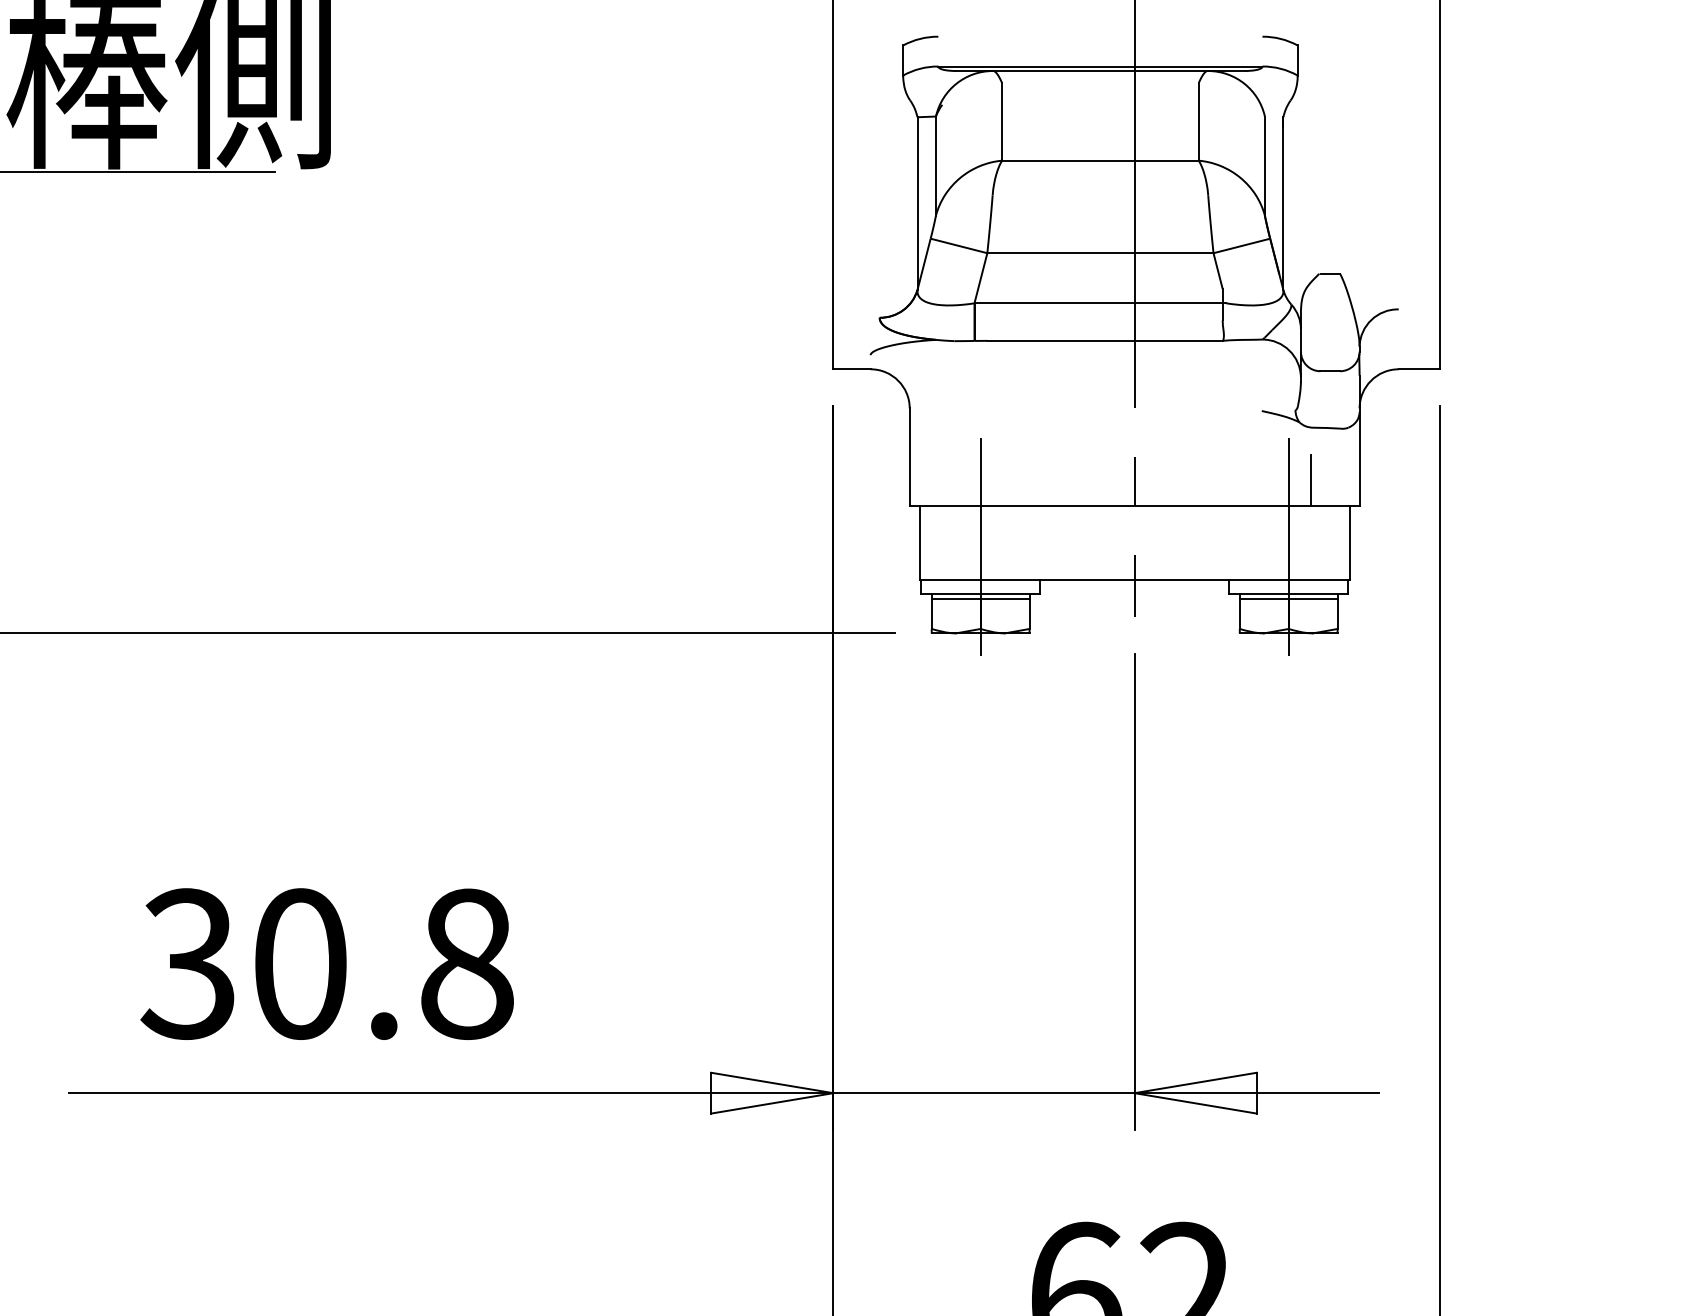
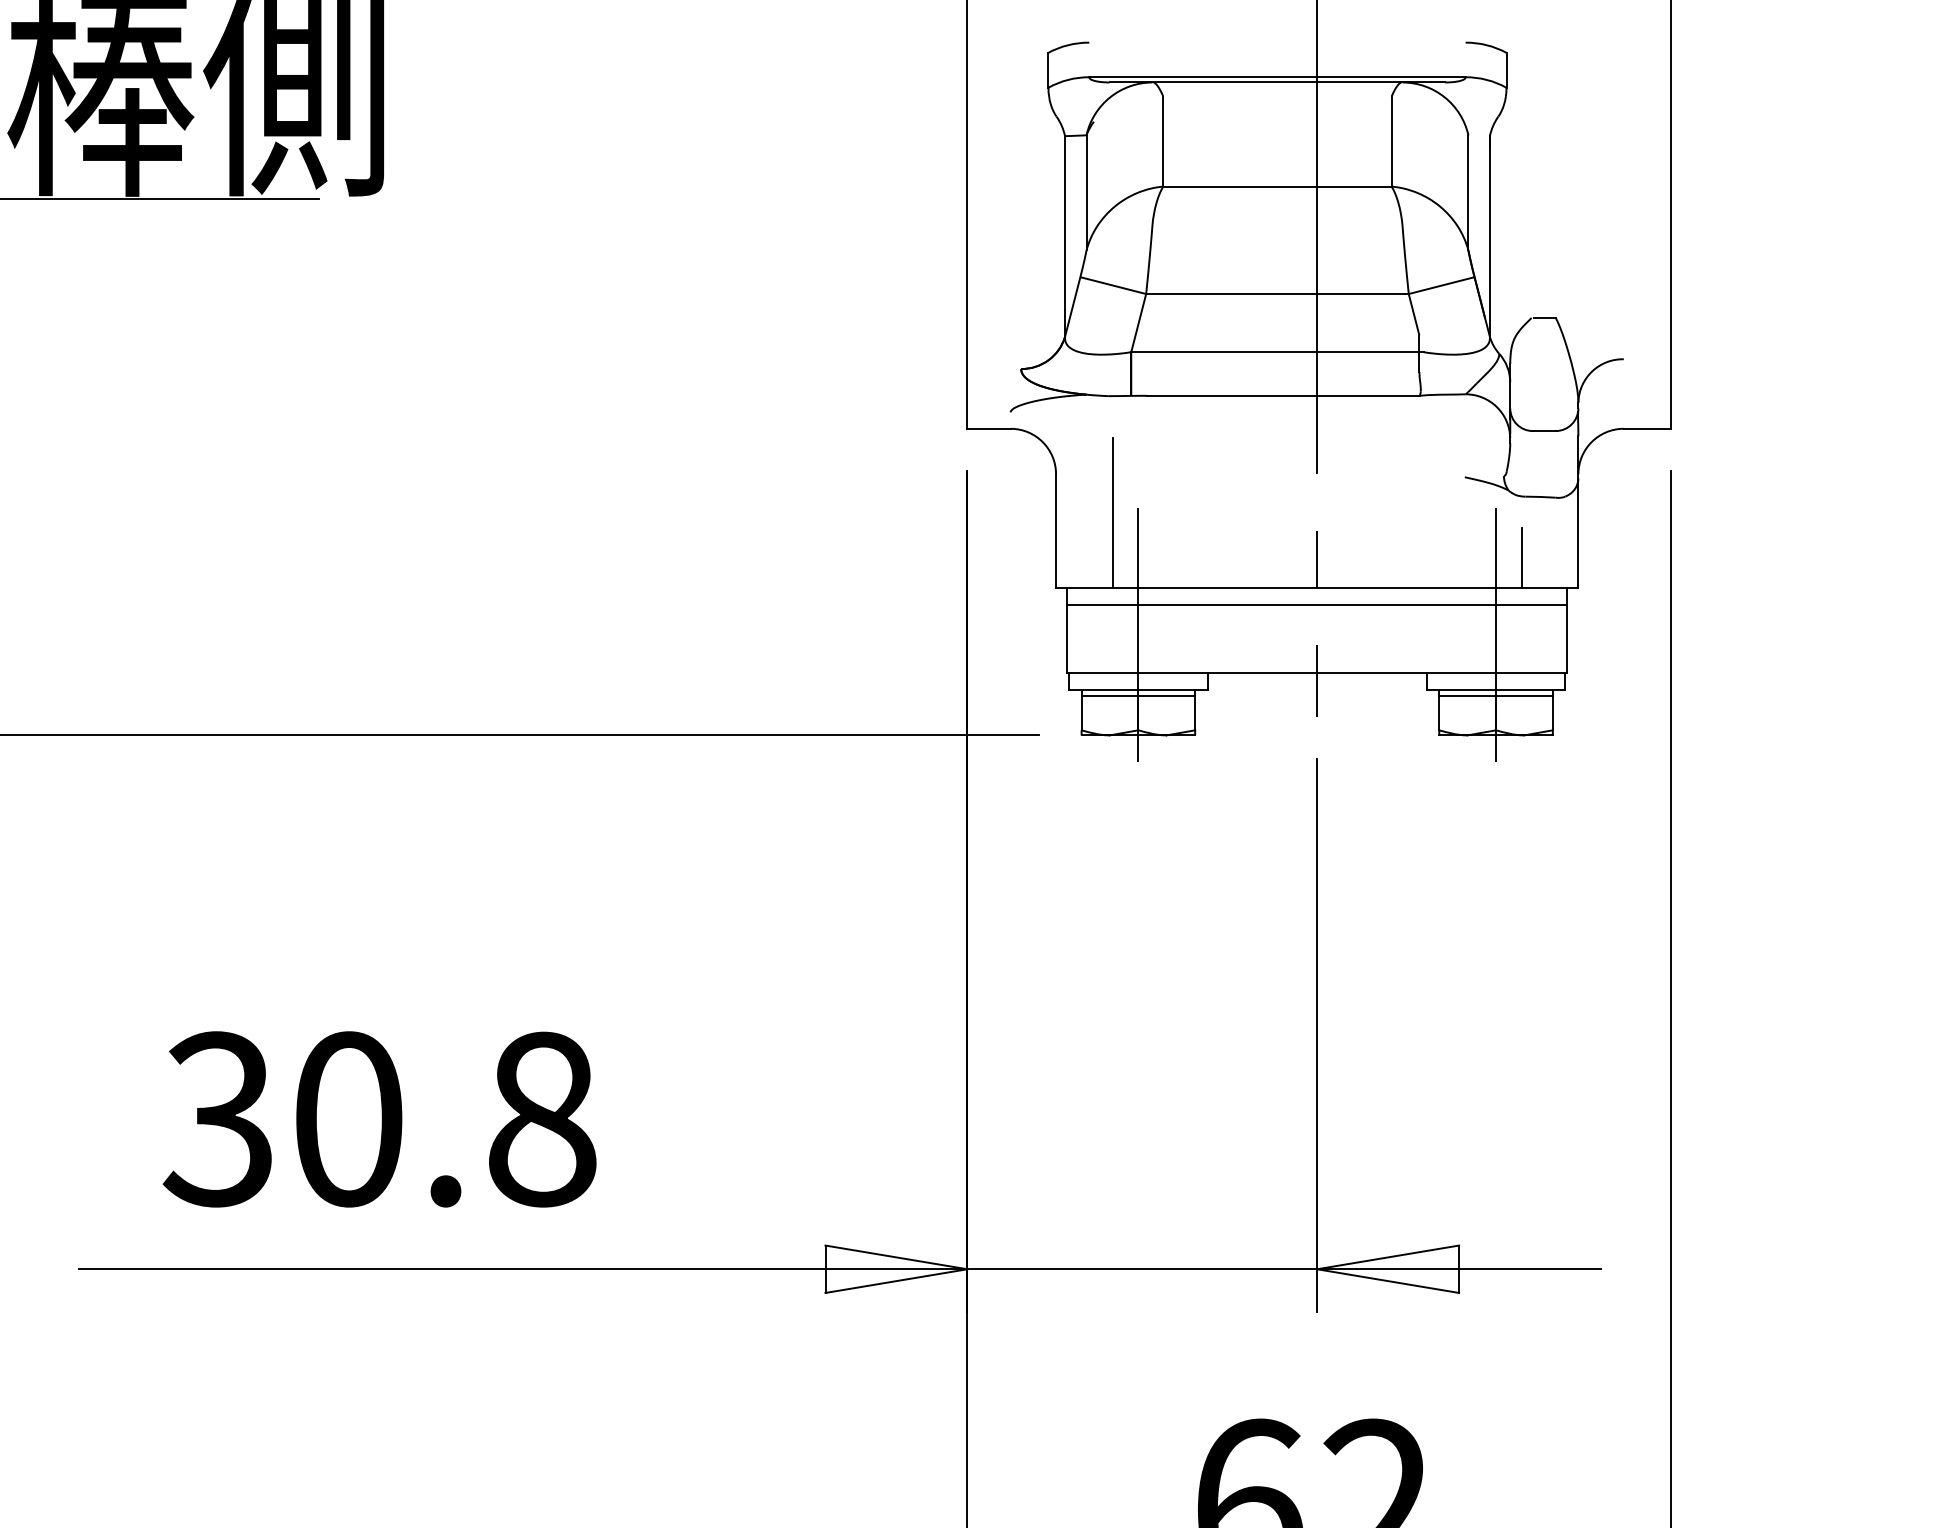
line: (958, 441) -> (1112, 512), added
line: (1134, 520) -> (1317, 604), added

